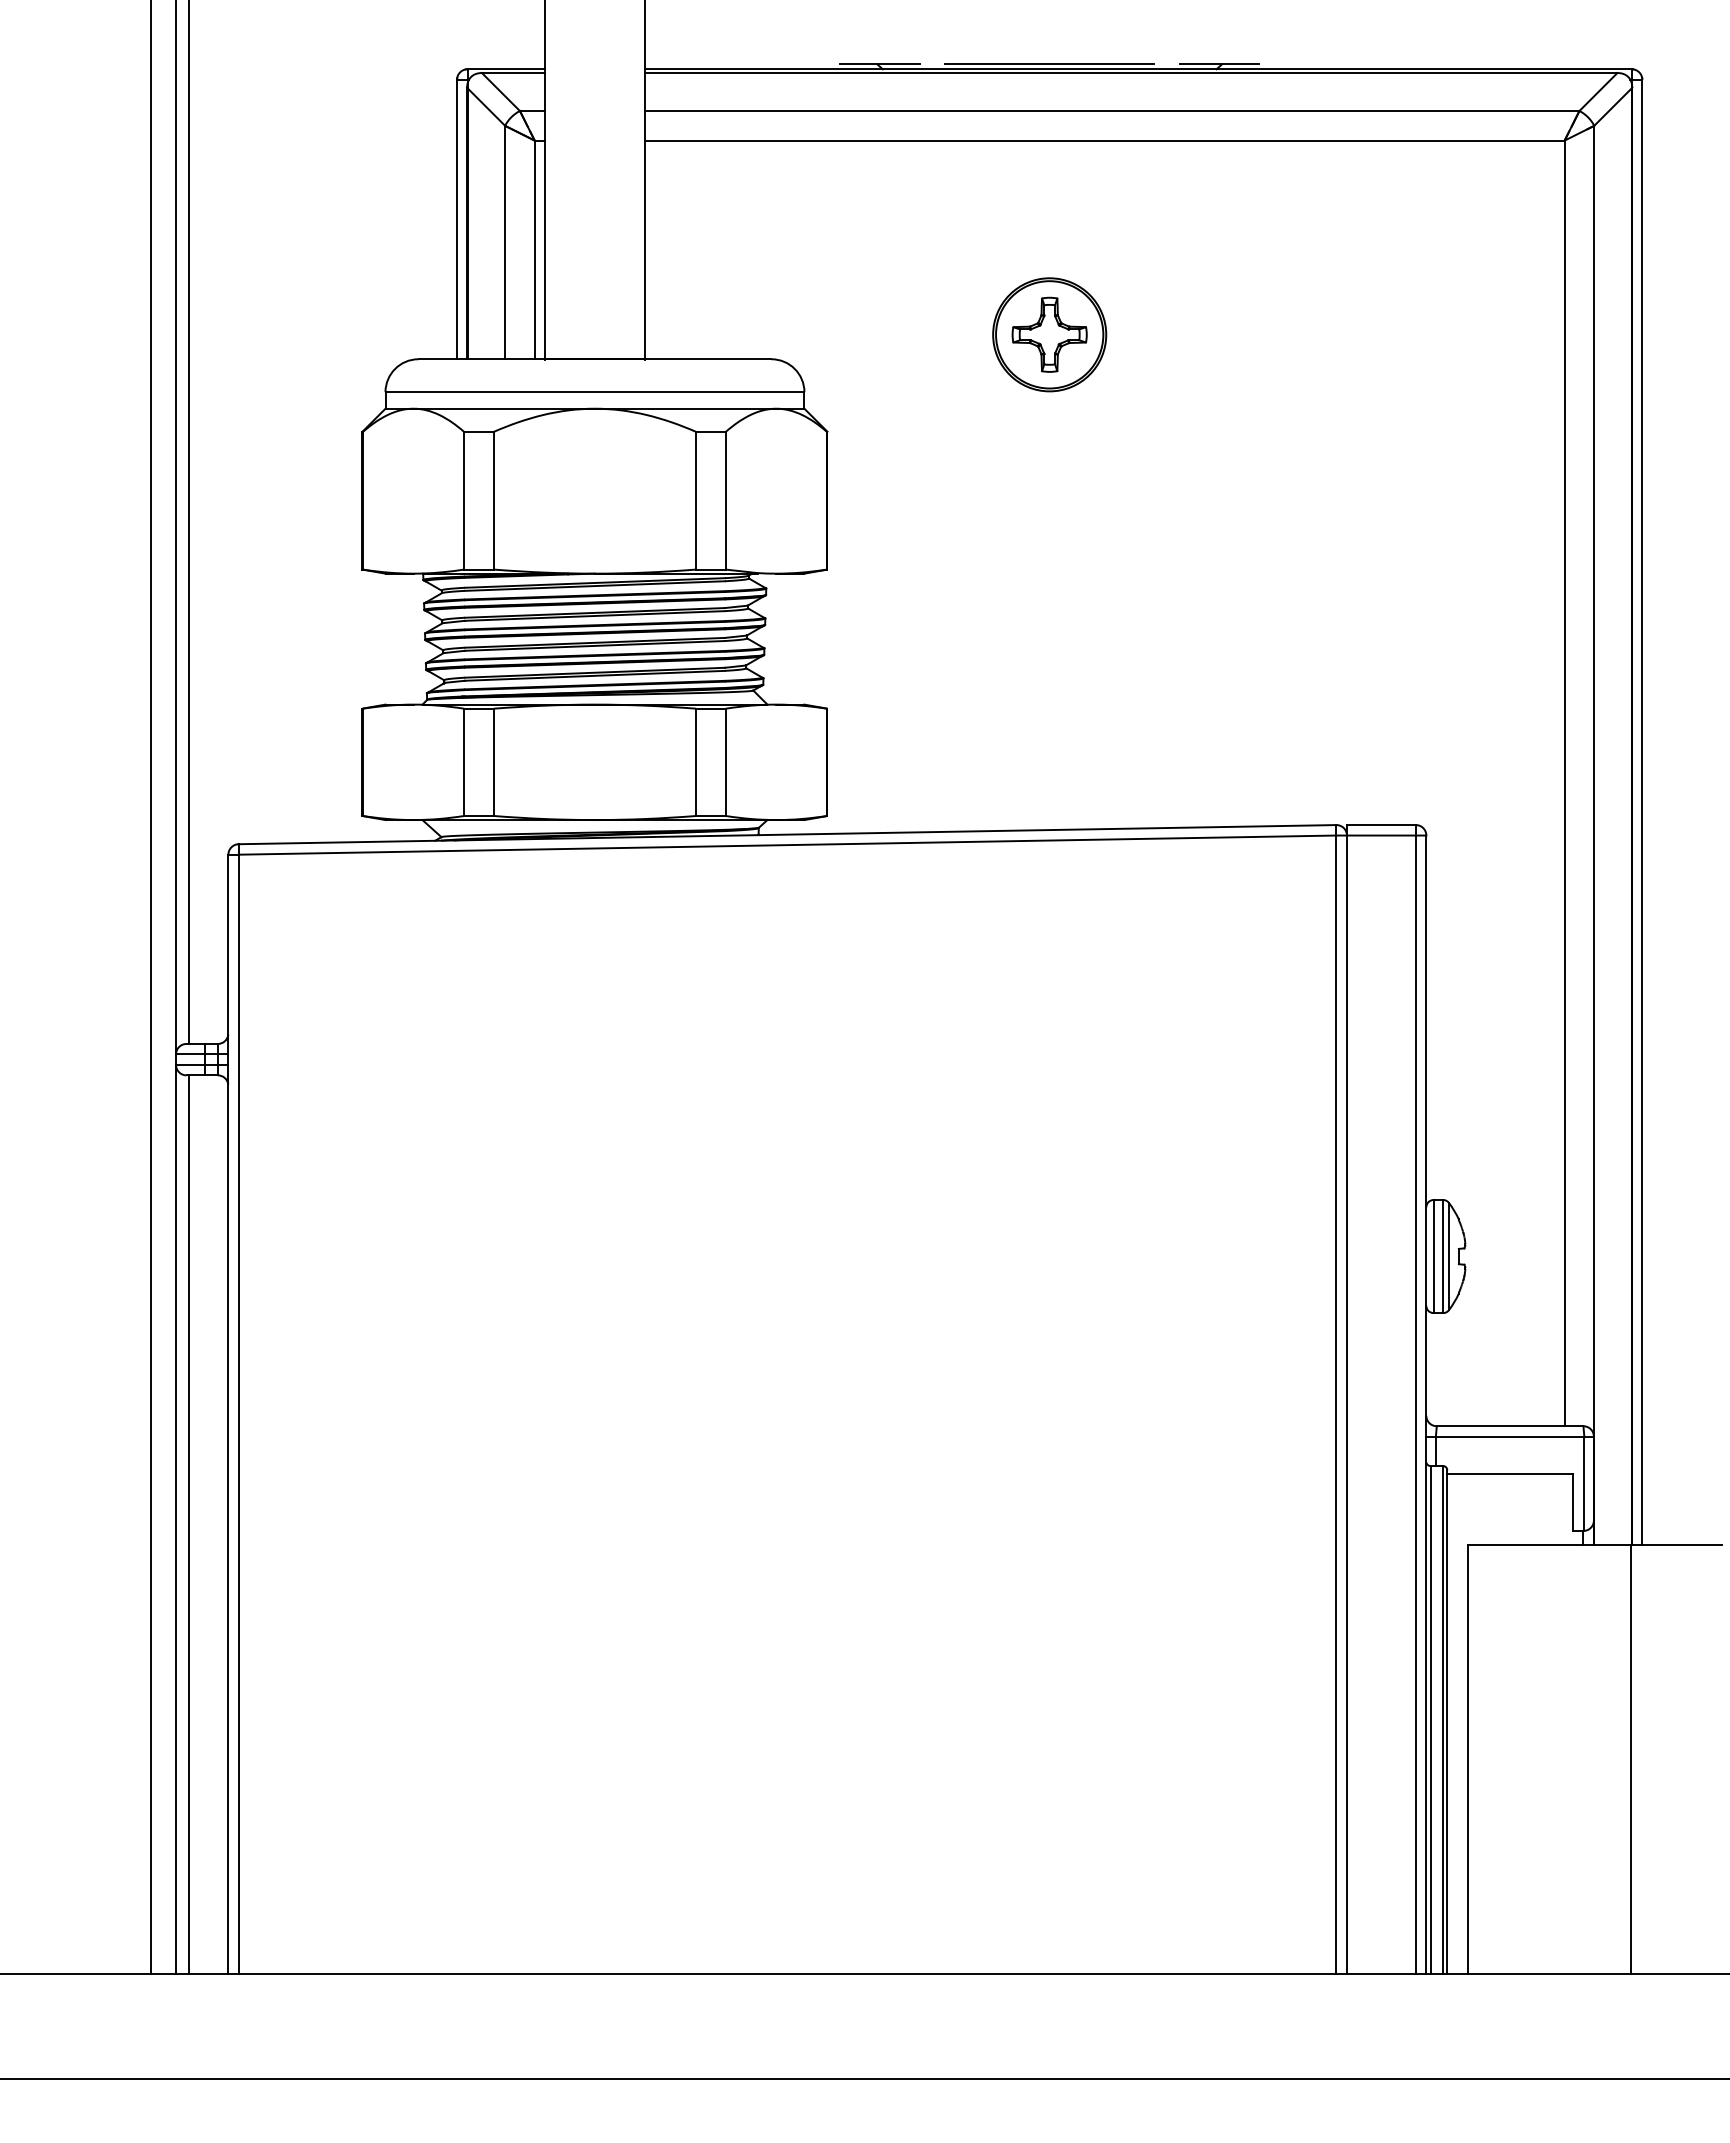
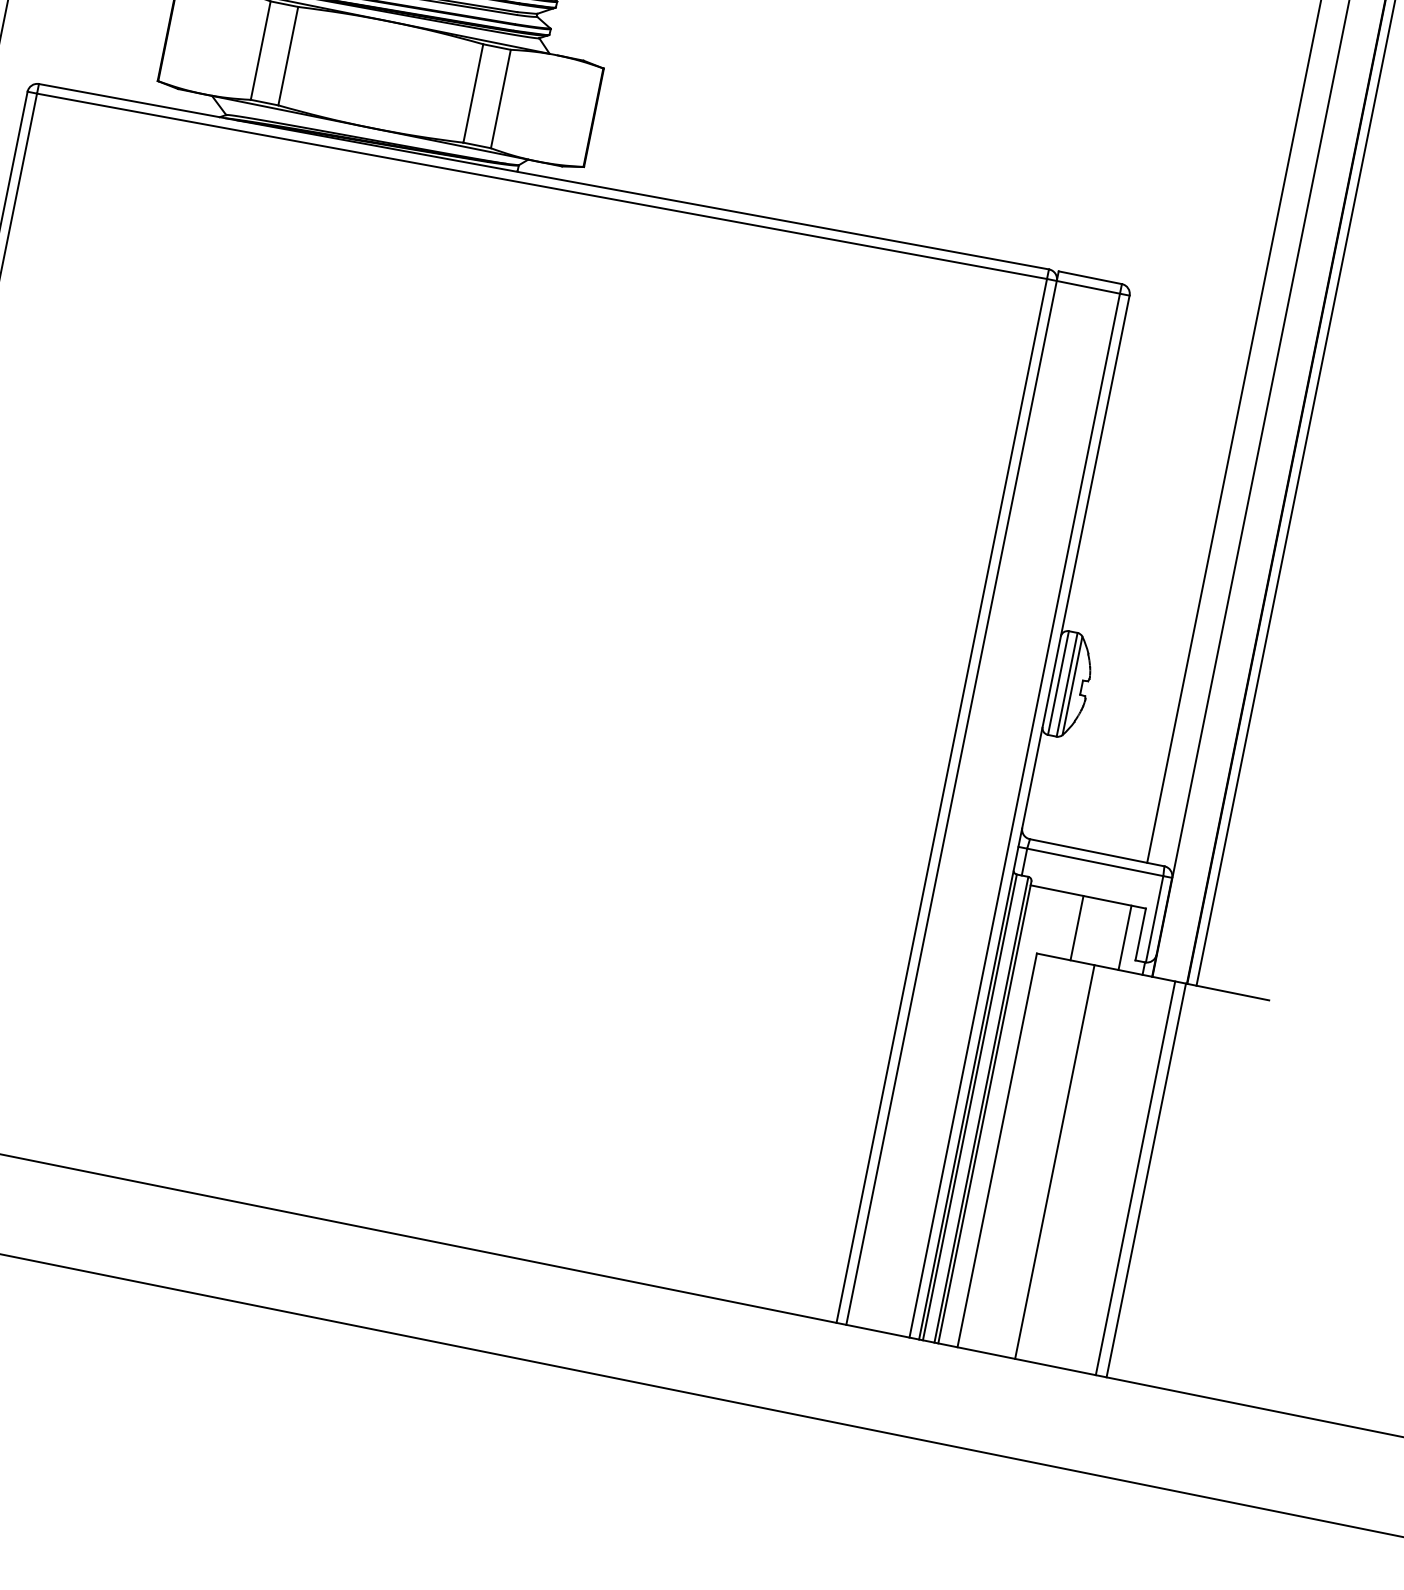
line: (1504, 1509) -> (1076, 928), added
line: (1557, 1509) -> (1125, 937), added
line: (1531, 1758) -> (1055, 1161), added
line: (1619, 1758) -> (1136, 1177), added

